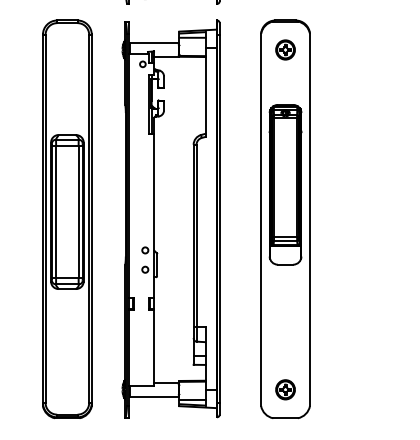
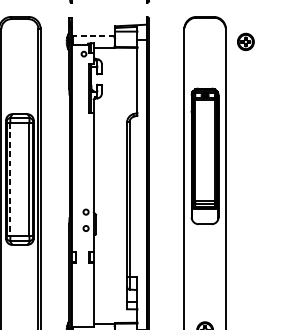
line: (153, 42) -> (93, 35), solid -> dashed
part: (285, 49) -> (245, 41), moved
line: (56, 212) -> (10, 179), solid -> dashed

